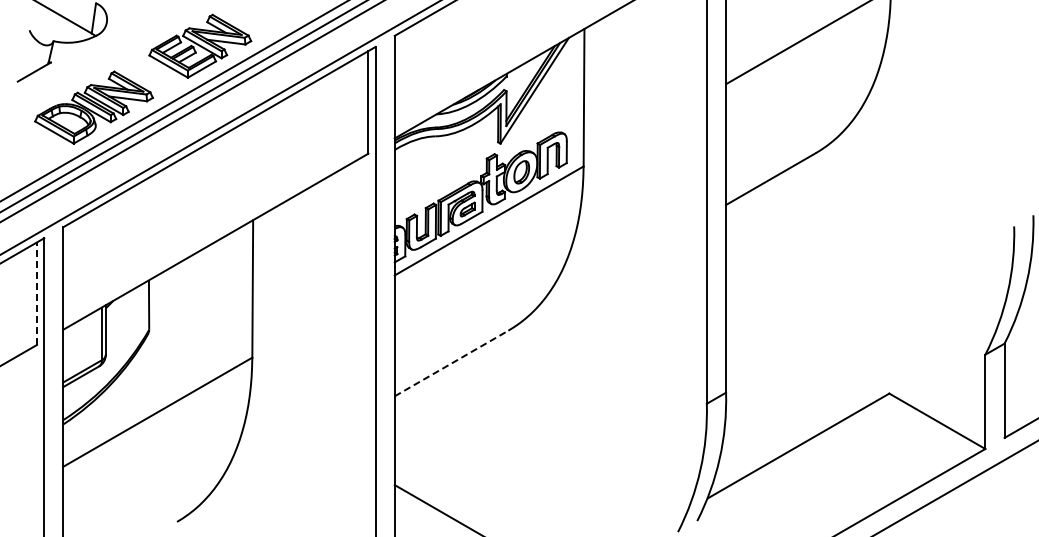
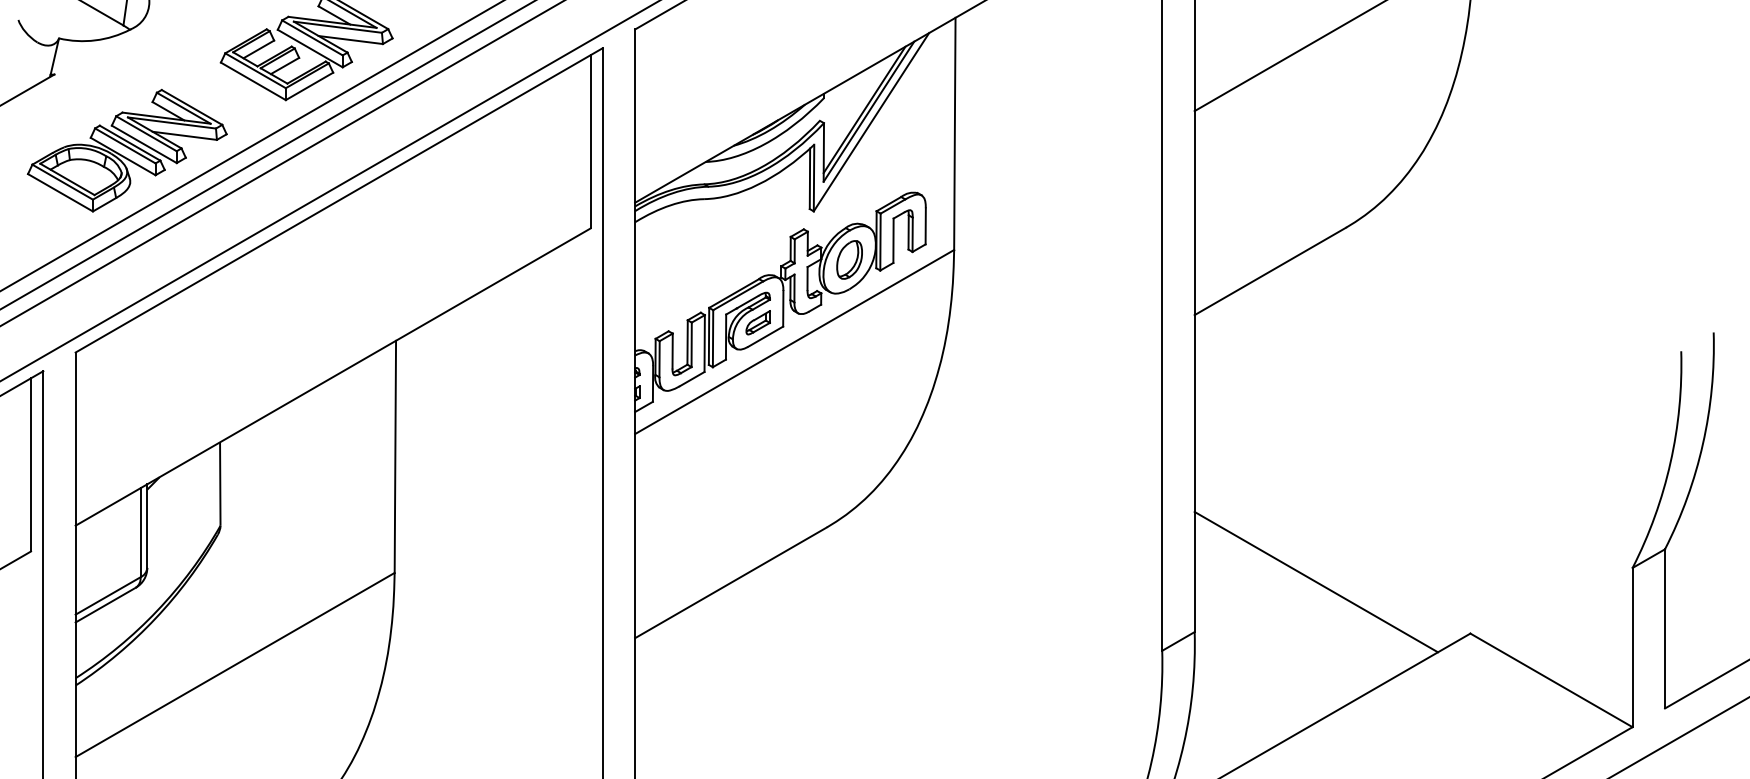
line: (37, 293) -> (31, 464), dashed -> solid
line: (798, 362) -> (1317, 581), added
line: (451, 363) -> (730, 582), dashed -> solid

